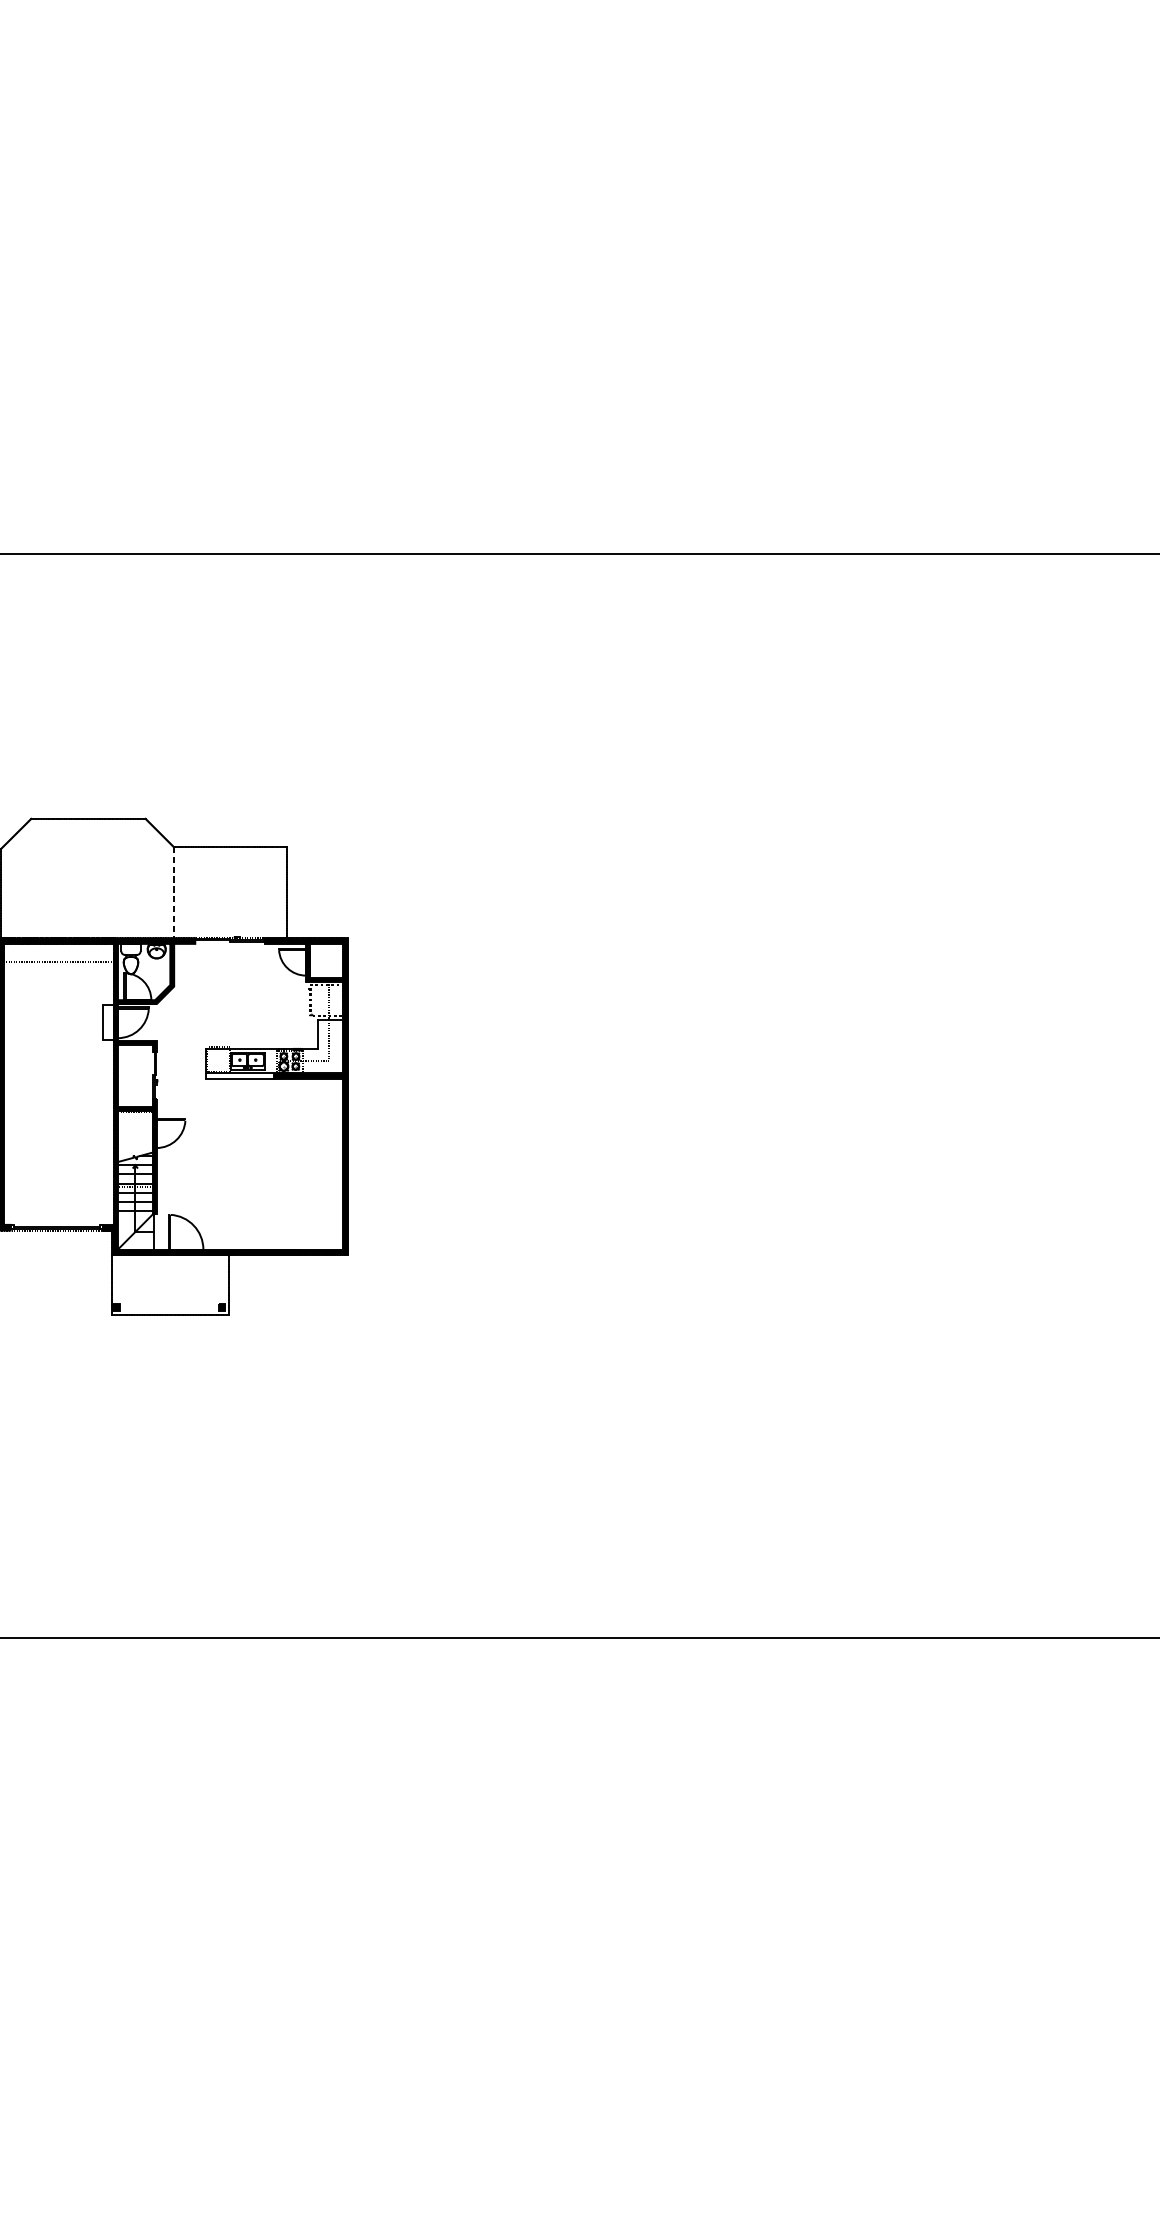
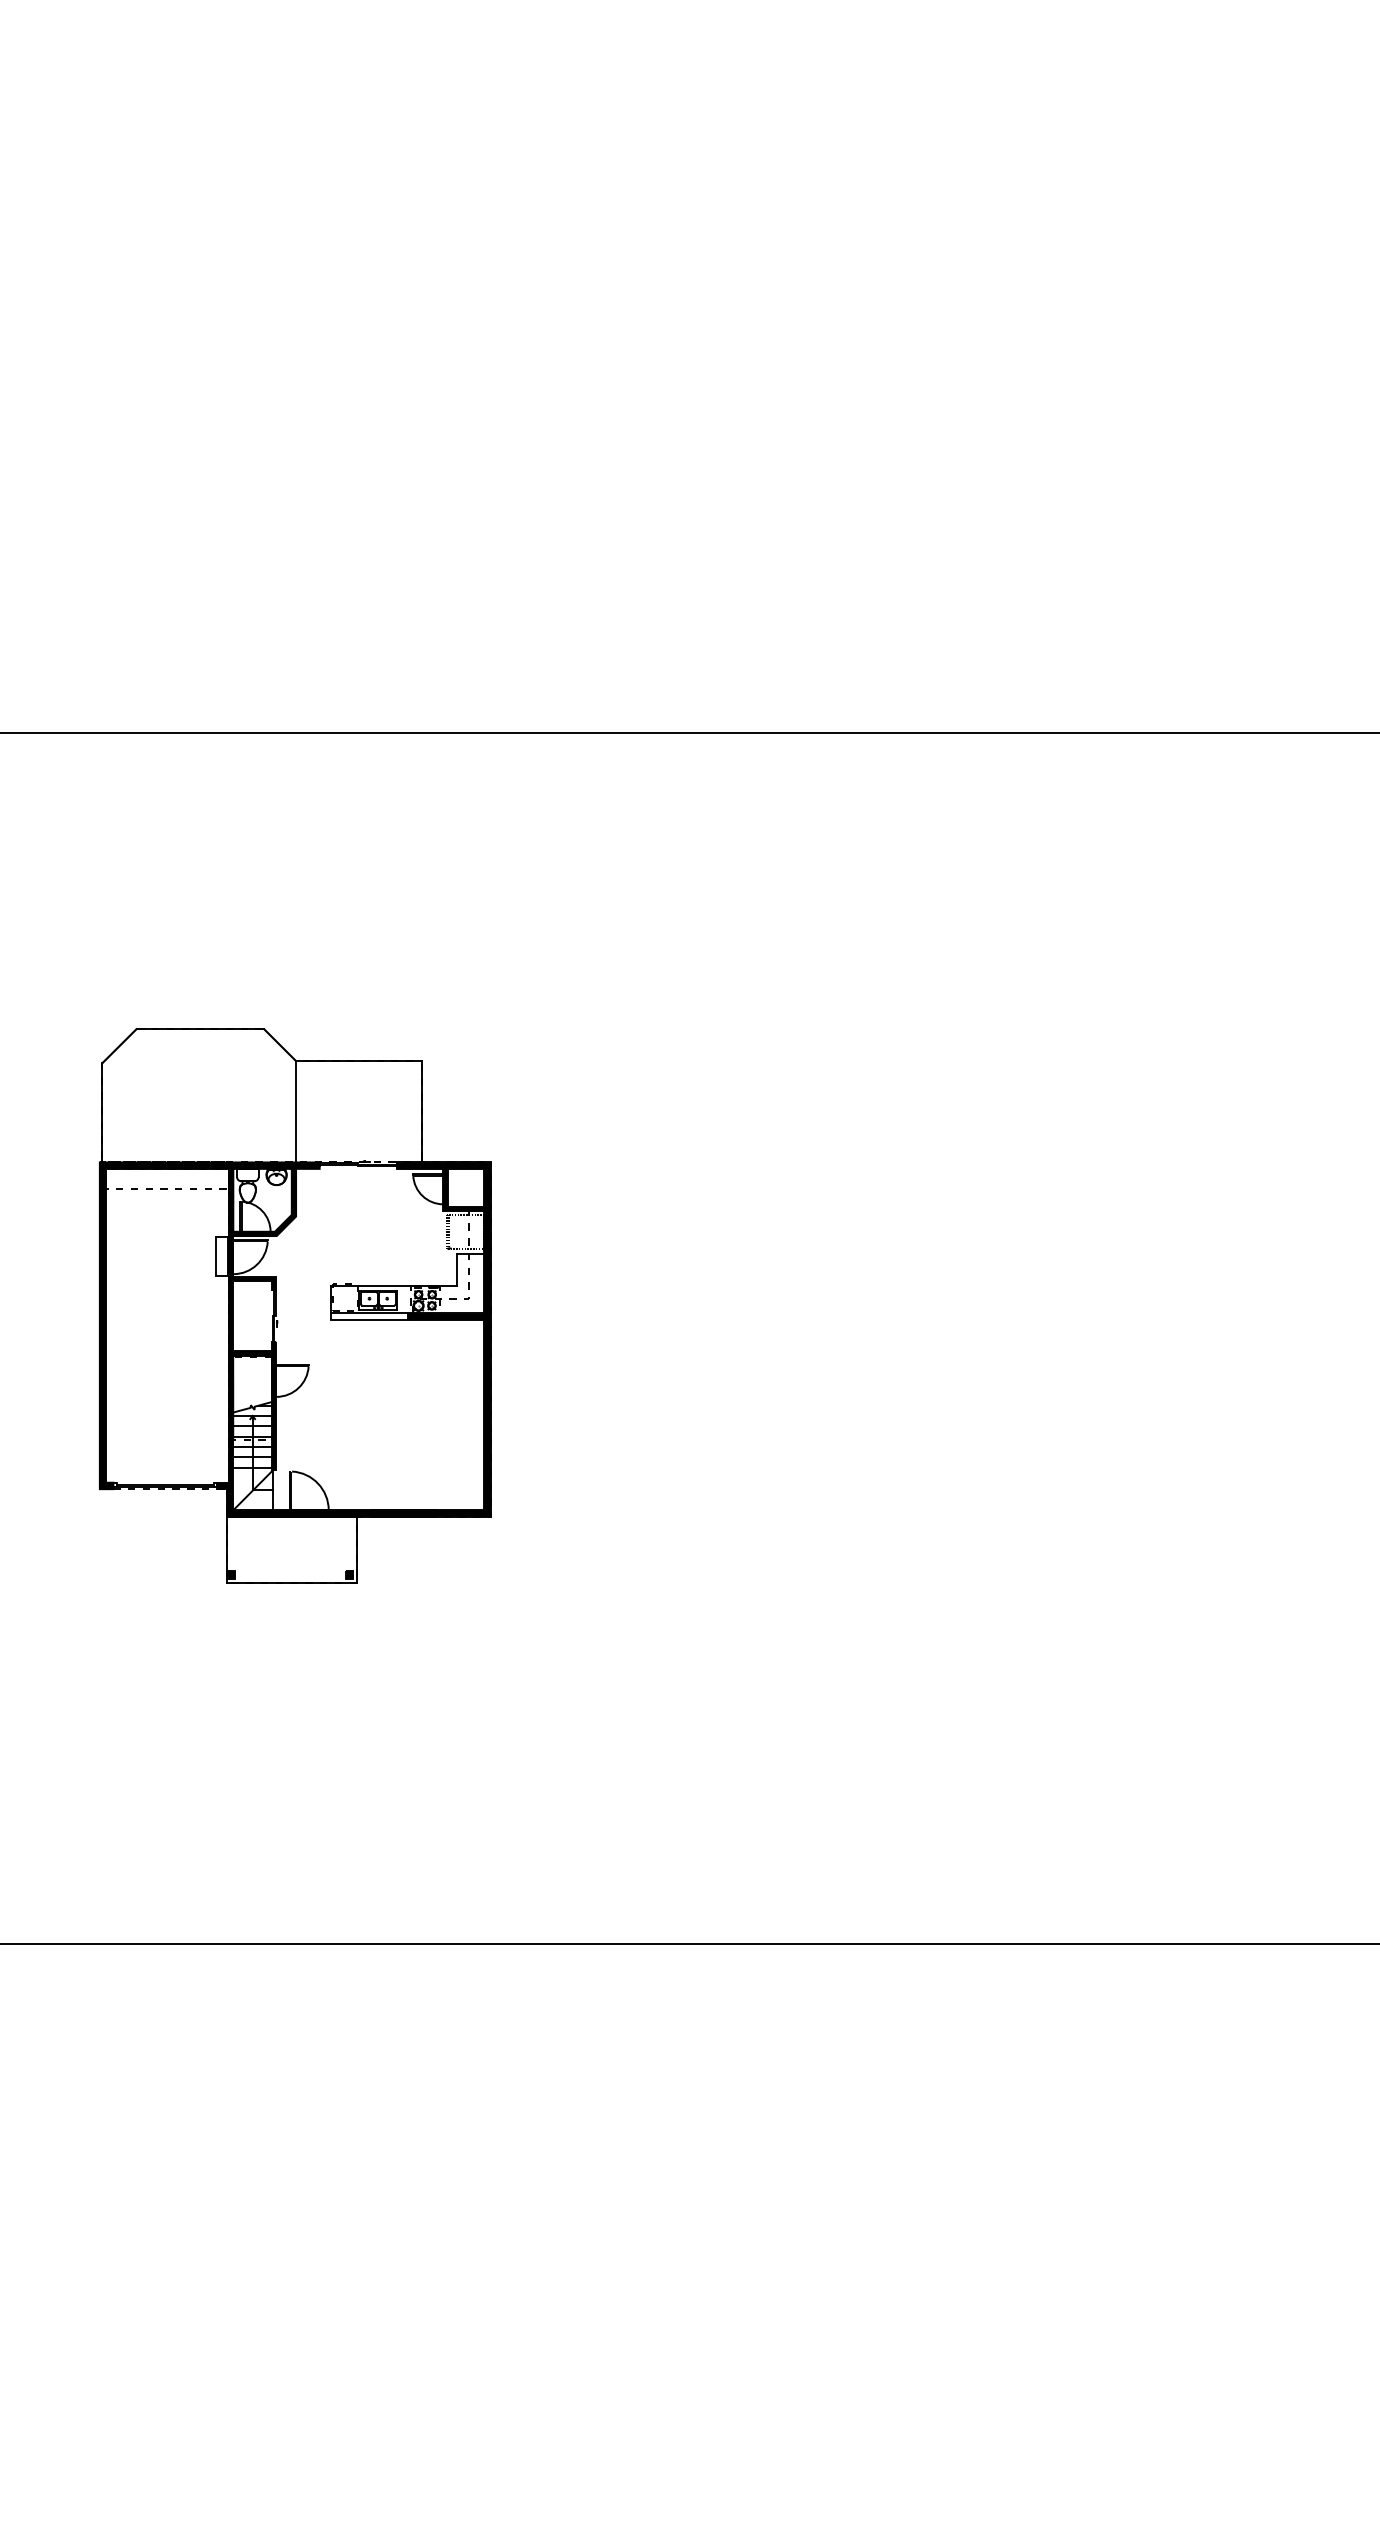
line: (173, 892) -> (295, 1111), dashed -> solid

